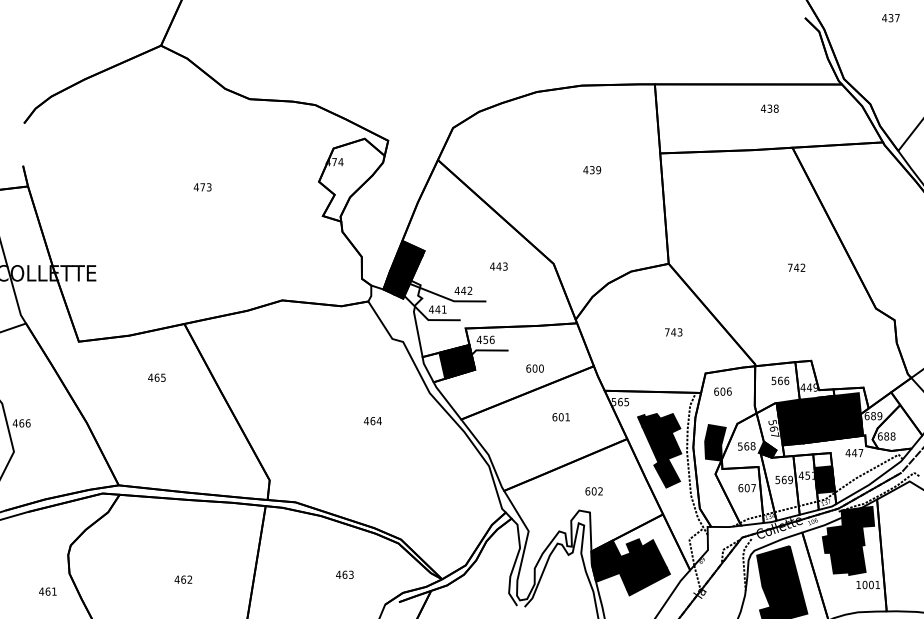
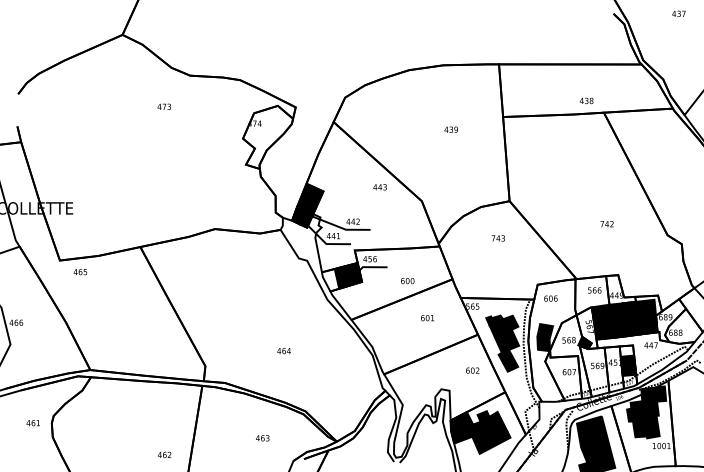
text: (769, 108) -> (586, 100), moved
text: (201, 186) -> (163, 106), moved
text: (498, 266) -> (379, 187), moved
text: (795, 268) -> (606, 224), moved
text: (672, 332) -> (497, 238), moved
text: (157, 378) -> (80, 272), moved
text: (372, 421) -> (283, 351), moved
text: (593, 491) -> (472, 370), moved
text: (183, 579) -> (164, 454), moved
text: (46, 592) -> (32, 423), moved

